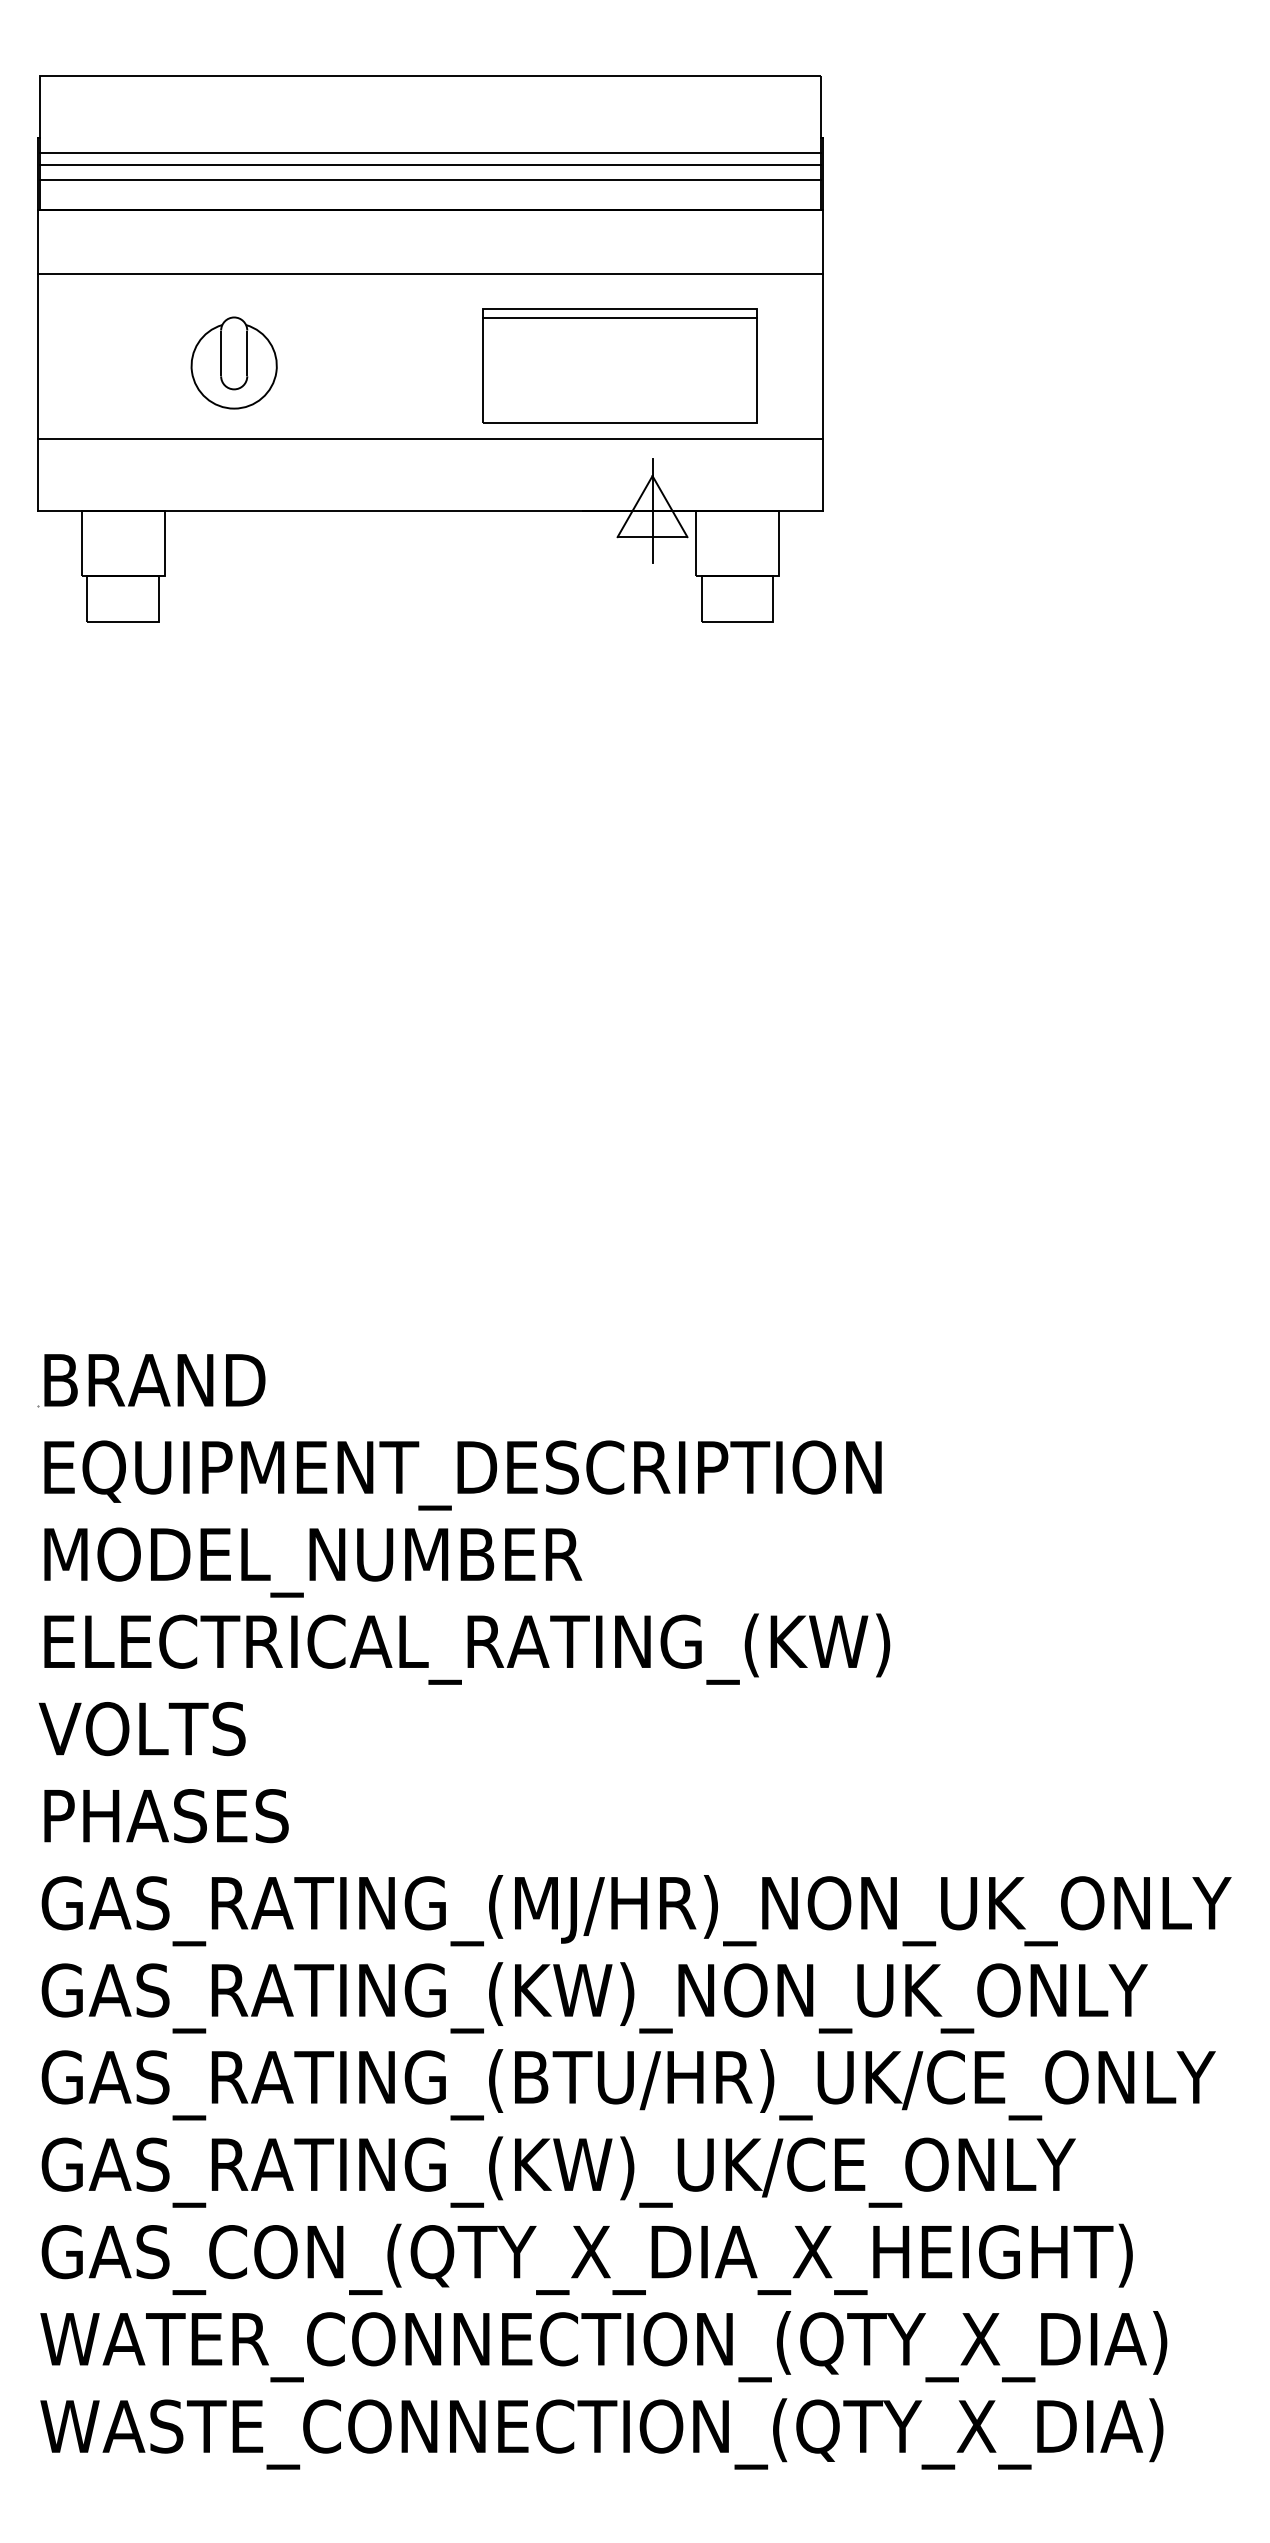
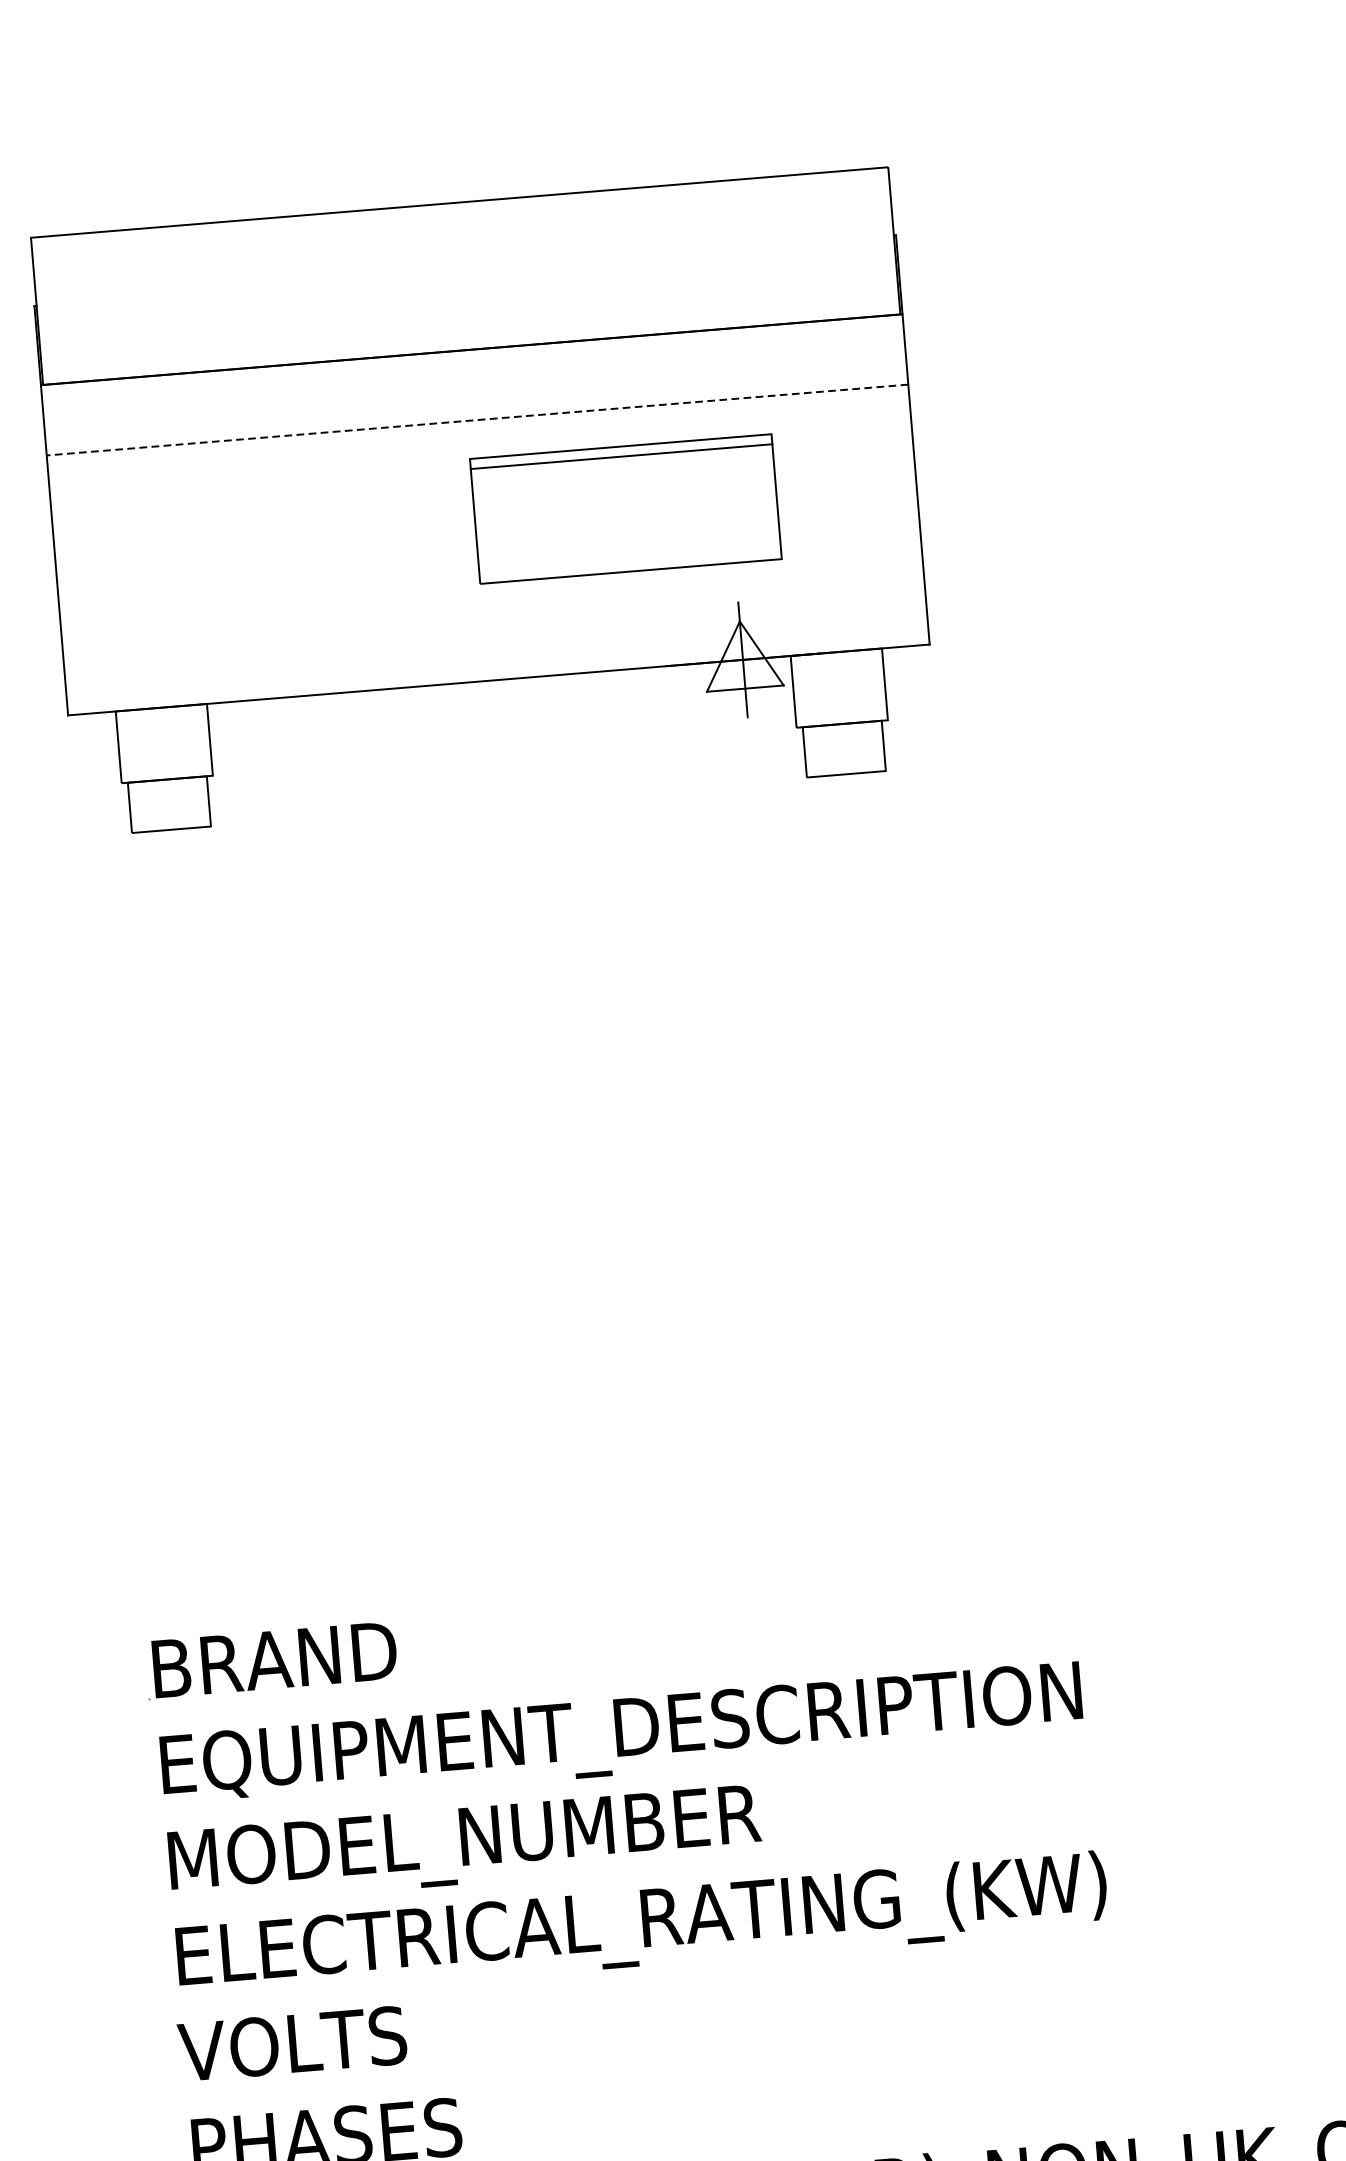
line: (430, 153) -> (466, 287), removed
line: (430, 165) -> (467, 300), removed
line: (430, 179) -> (469, 315), removed
line: (429, 274) -> (476, 420), solid -> dashed
part: (233, 362) -> (269, 534), removed
part: (619, 365) -> (625, 508), moved
line: (430, 439) -> (492, 601), removed

